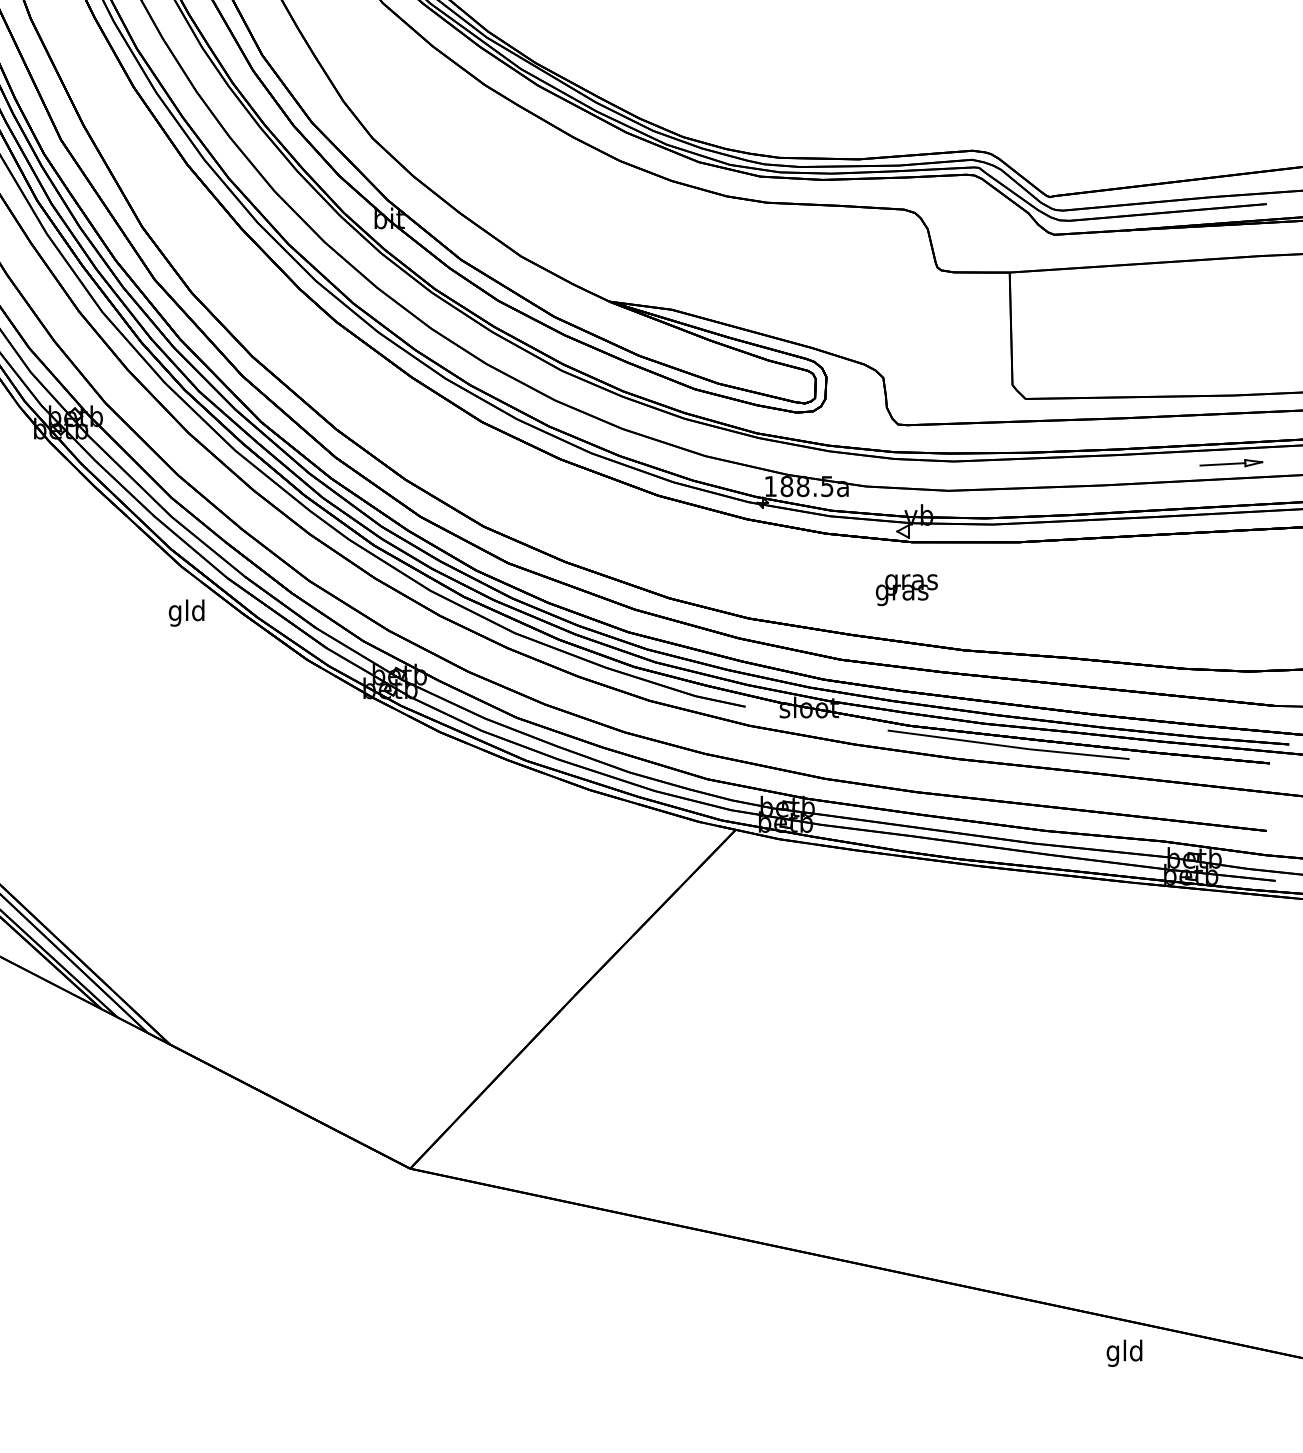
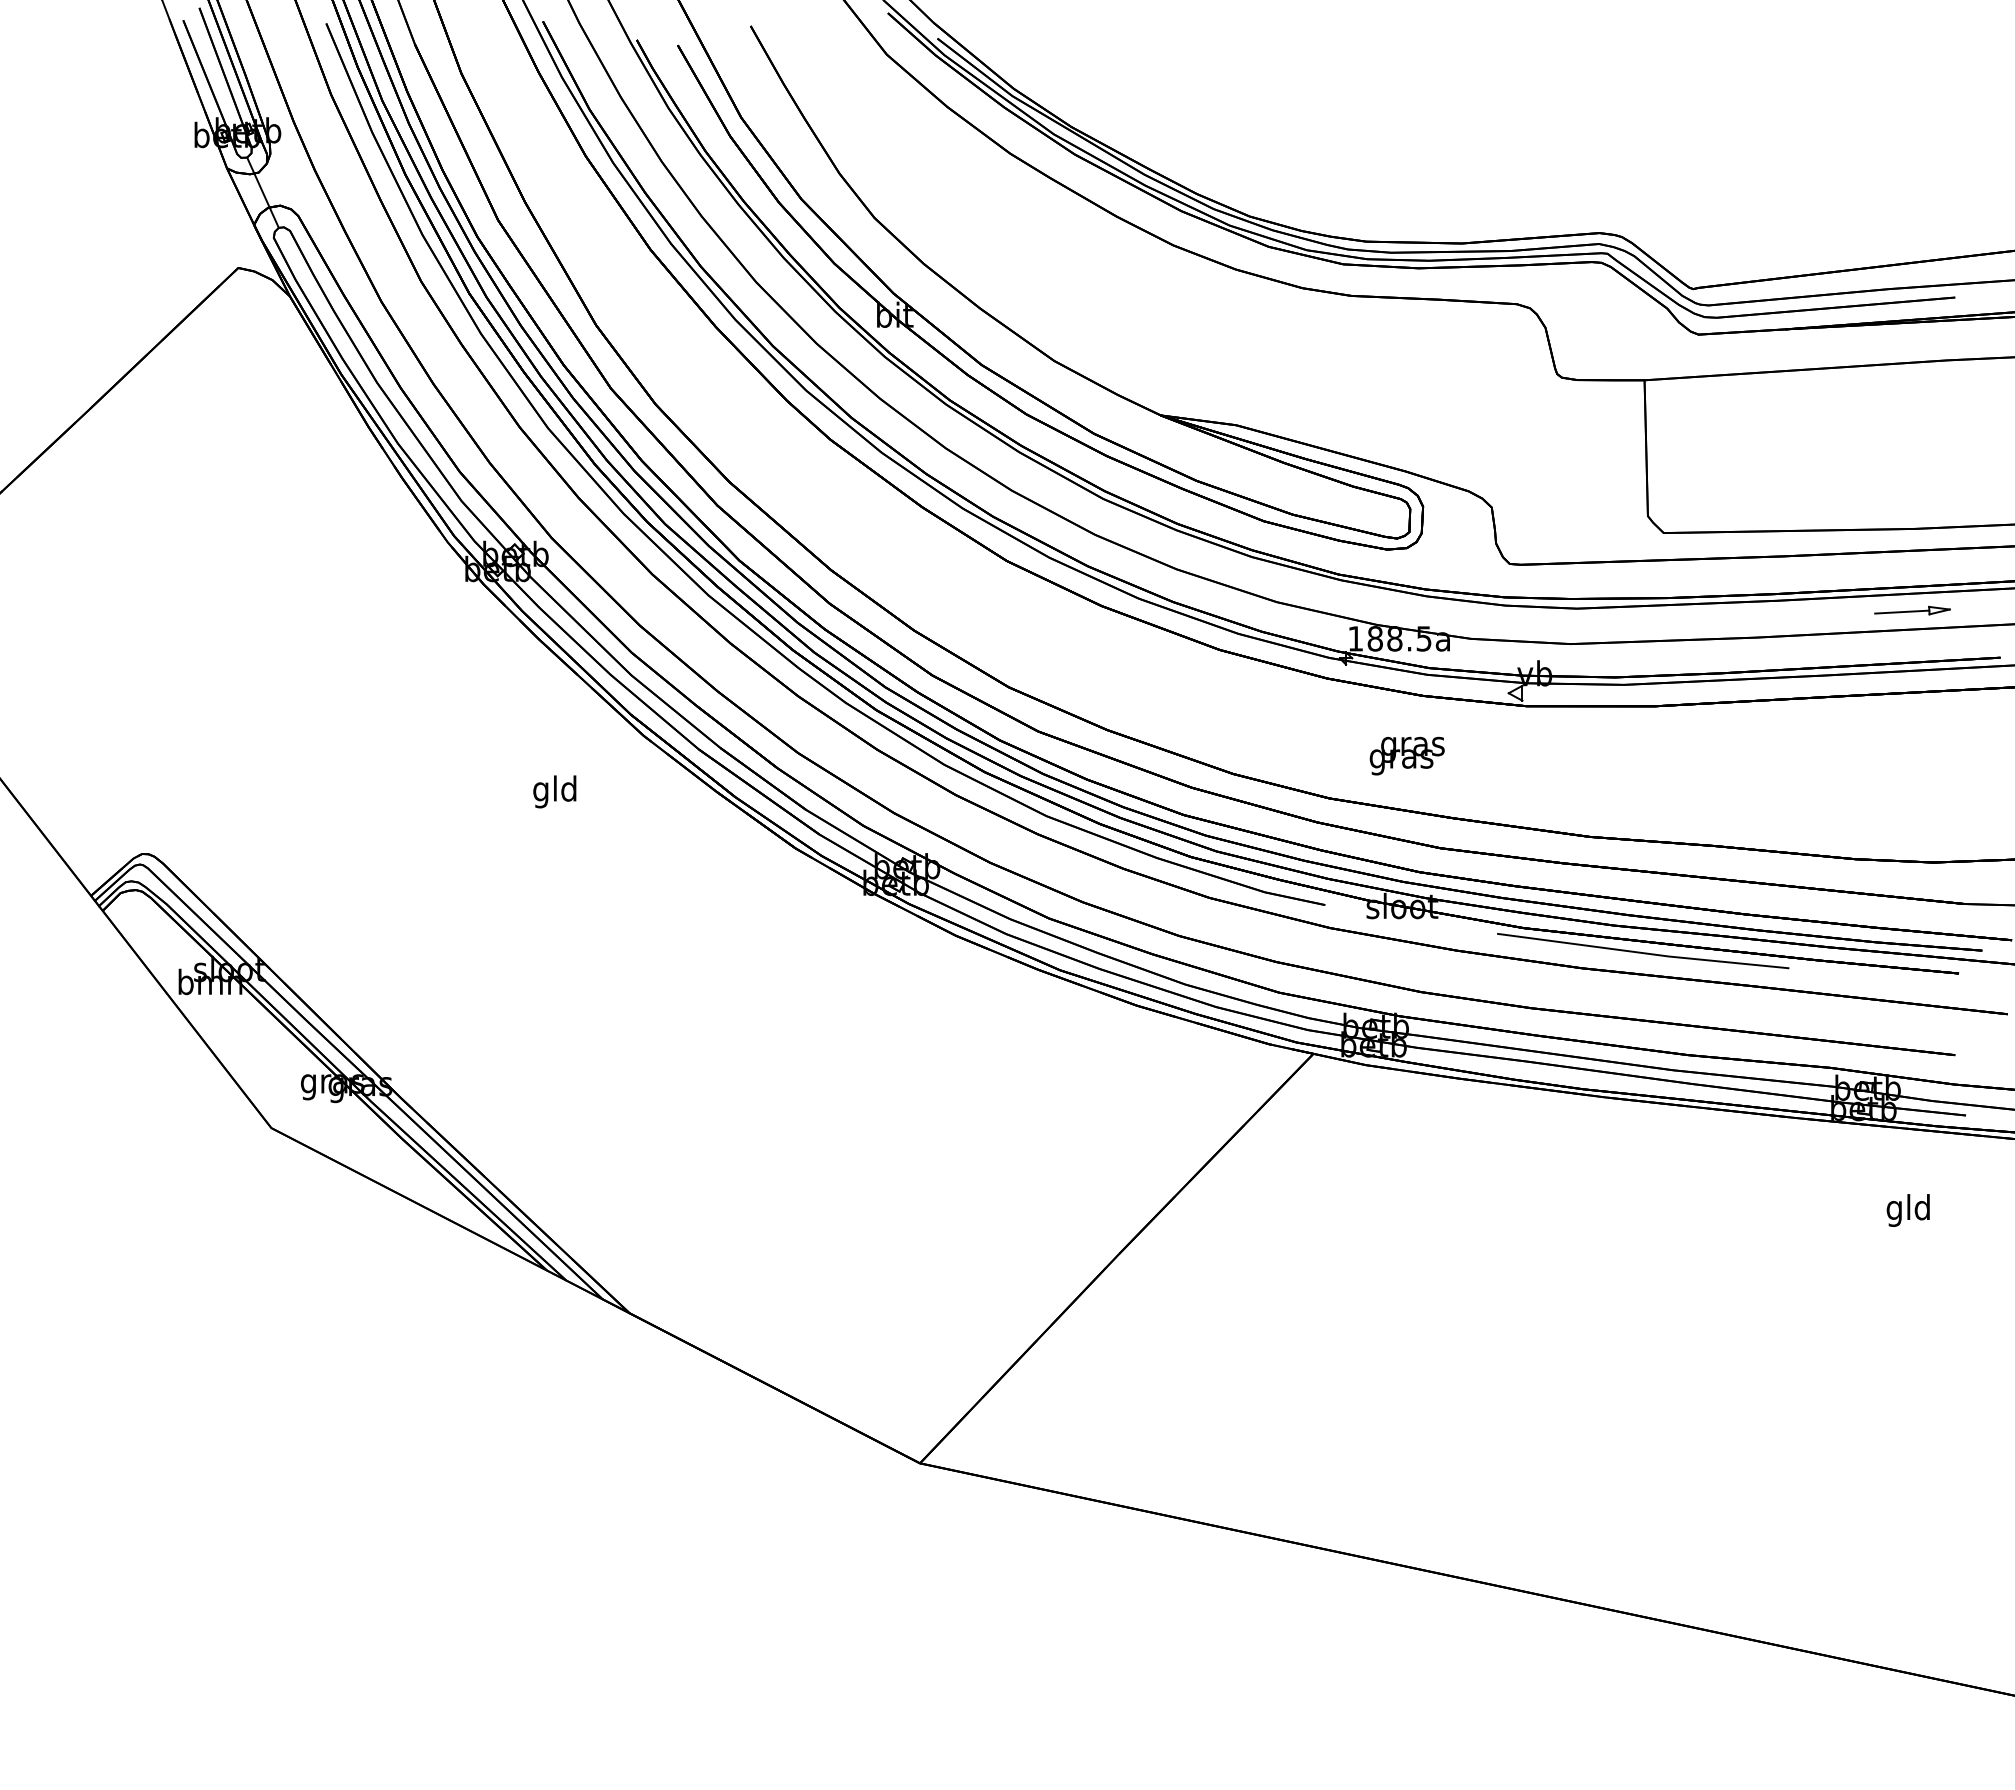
text: (906, 589) -> (1406, 755), moved
text: (186, 612) -> (554, 791), moved
text: (1123, 1353) -> (1907, 1210), moved

